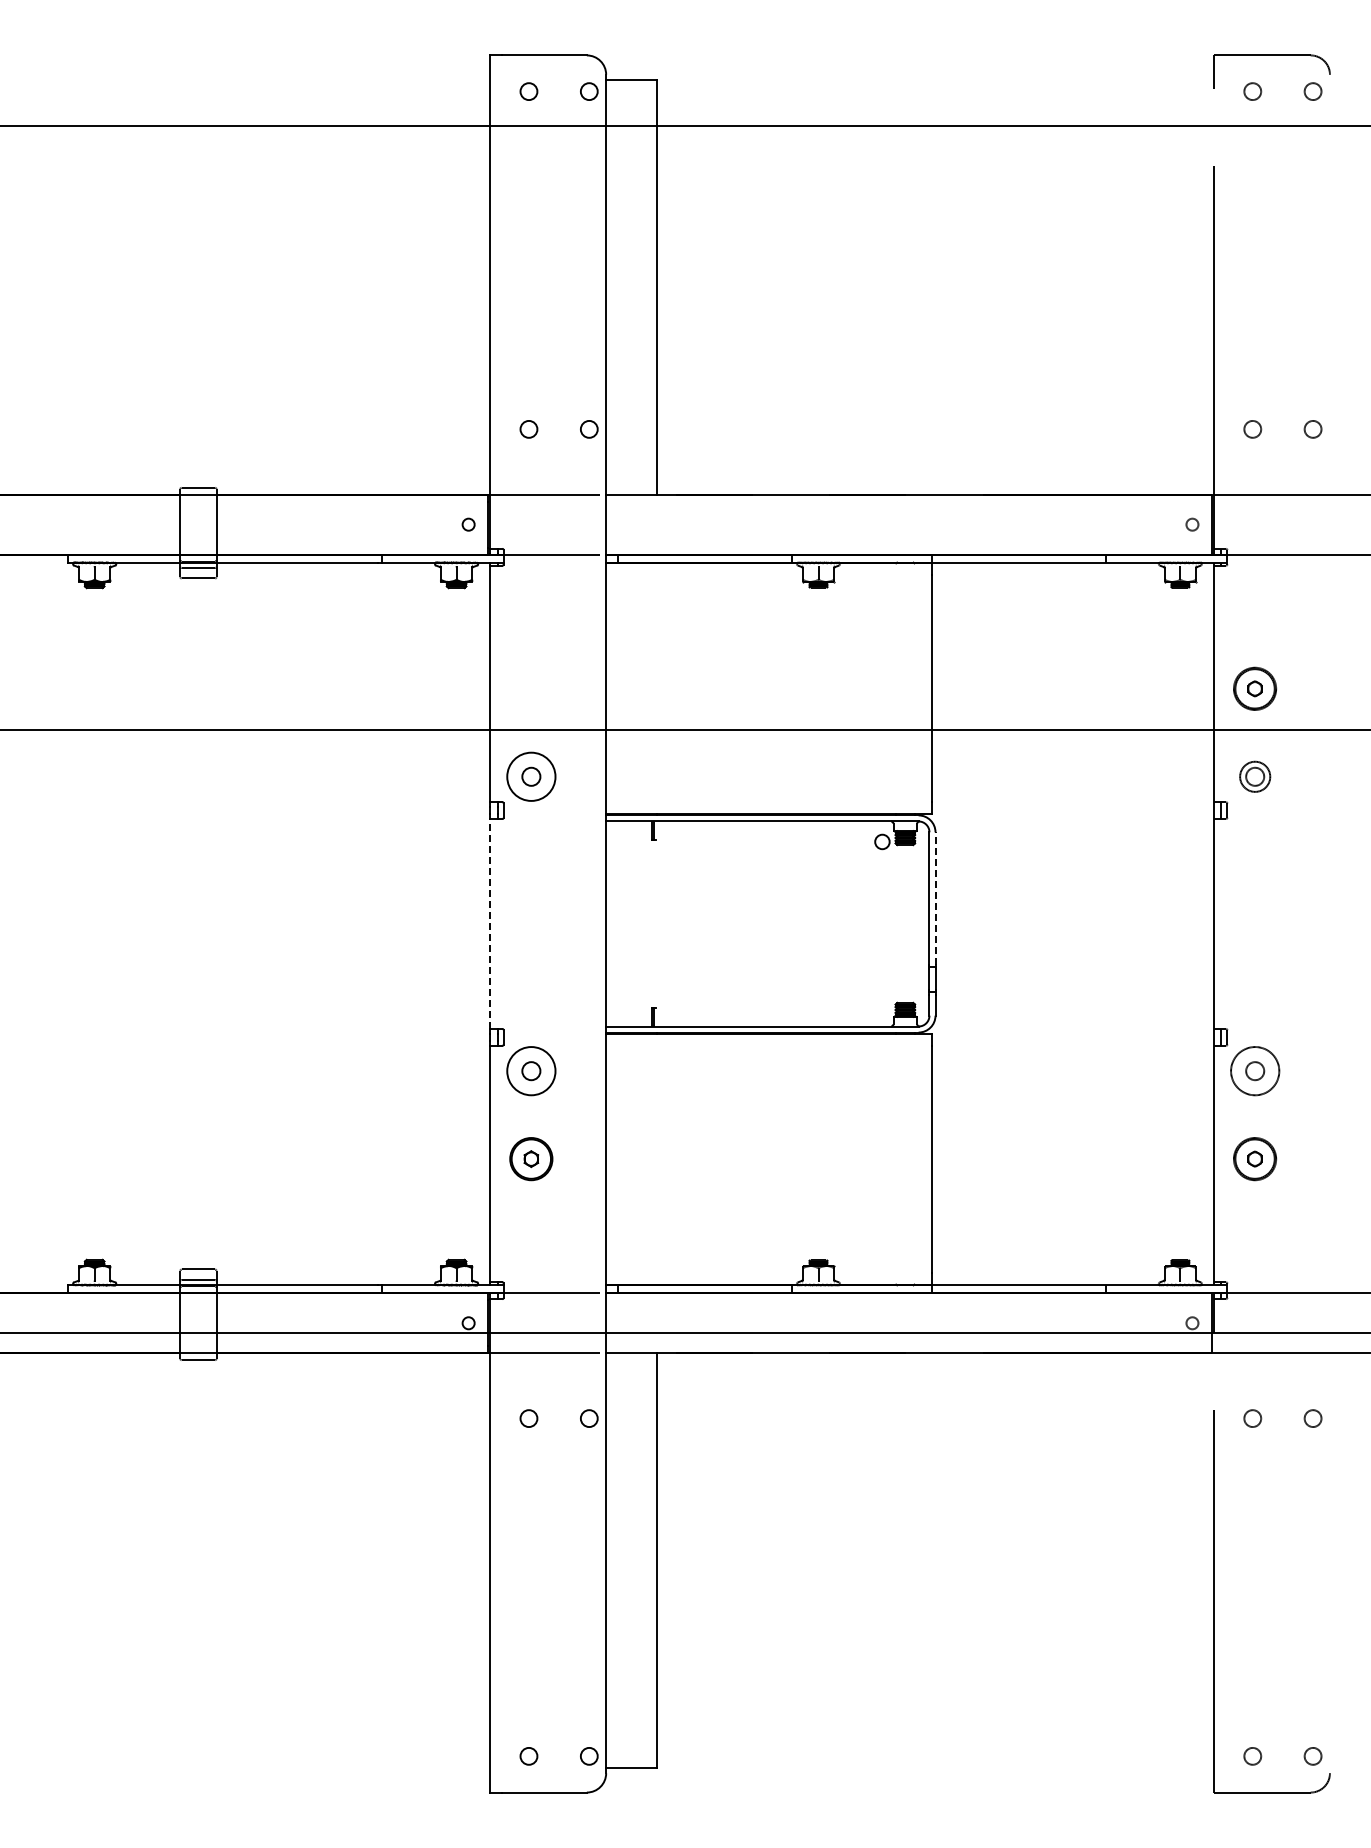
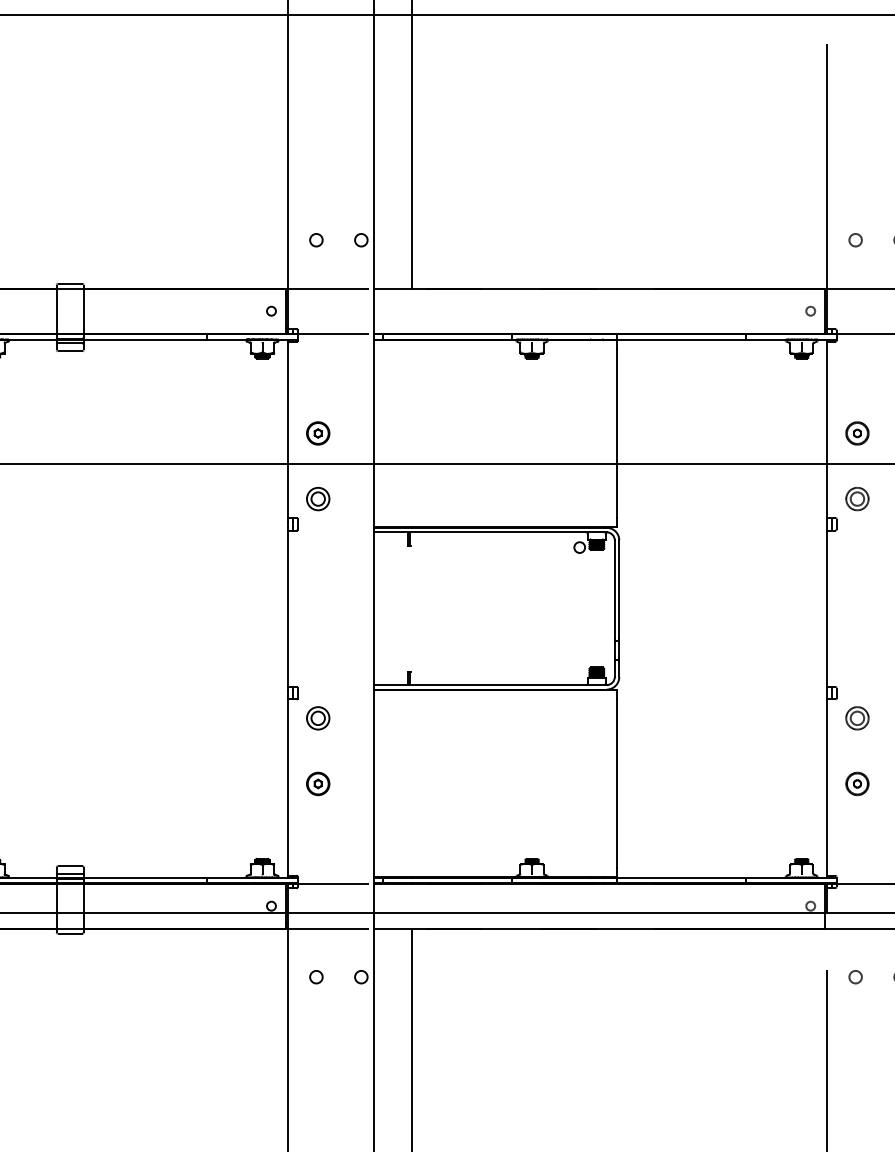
part: (531, 688) -> (318, 433), added
part: (1255, 688) -> (857, 433), size x0.71
circle: (531, 776) -> (318, 498), size x0.62
line: (935, 897) -> (619, 588), dashed -> solid
line: (490, 924) -> (287, 609), dashed -> solid
circle: (531, 1071) -> (318, 718), size x0.62
circle: (1255, 1071) -> (857, 718), size x0.62
part: (531, 1159) -> (318, 784), size x0.71
part: (1255, 1159) -> (857, 784), size x0.71

